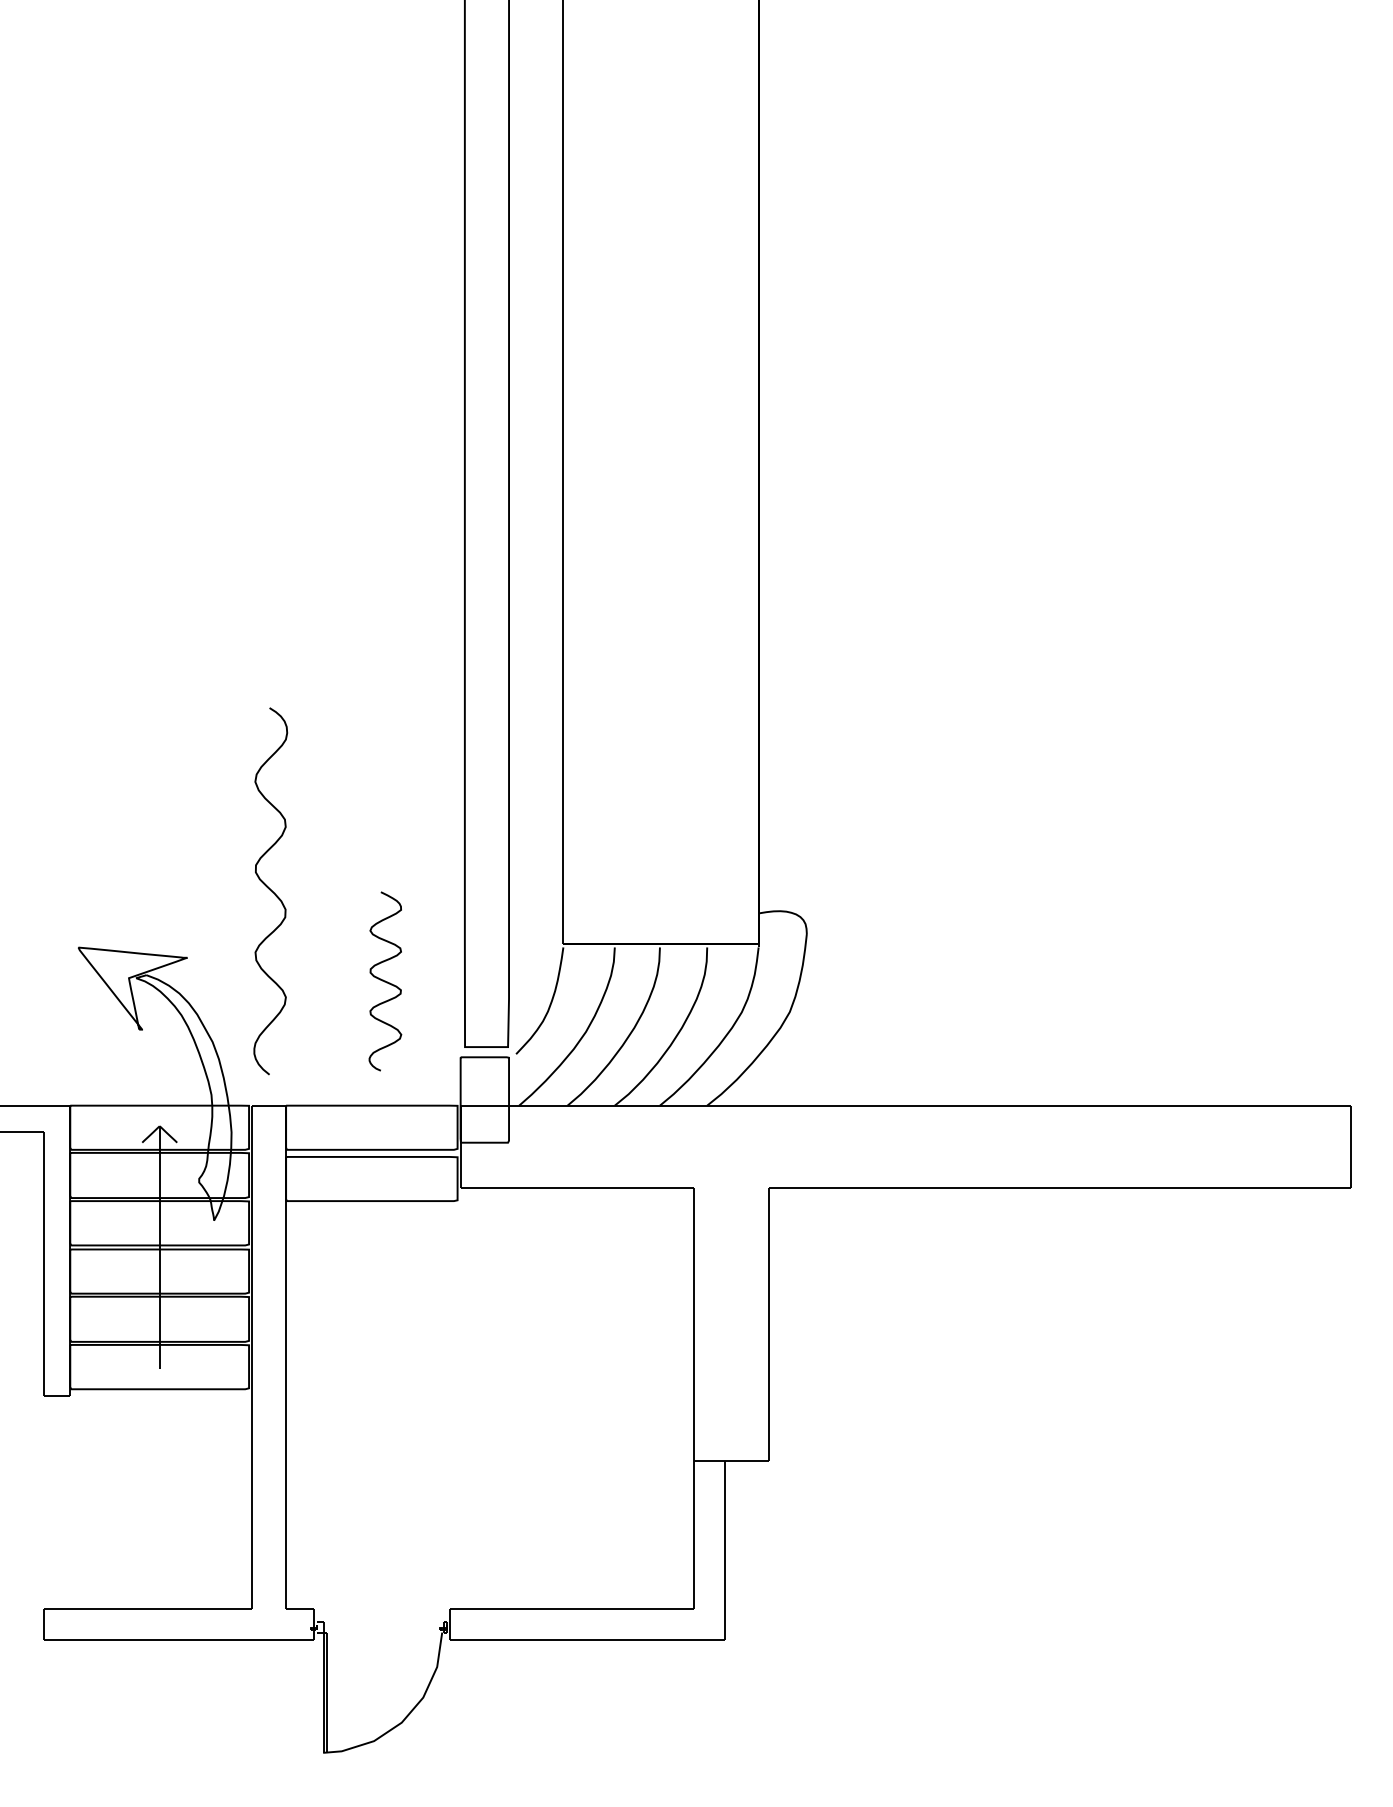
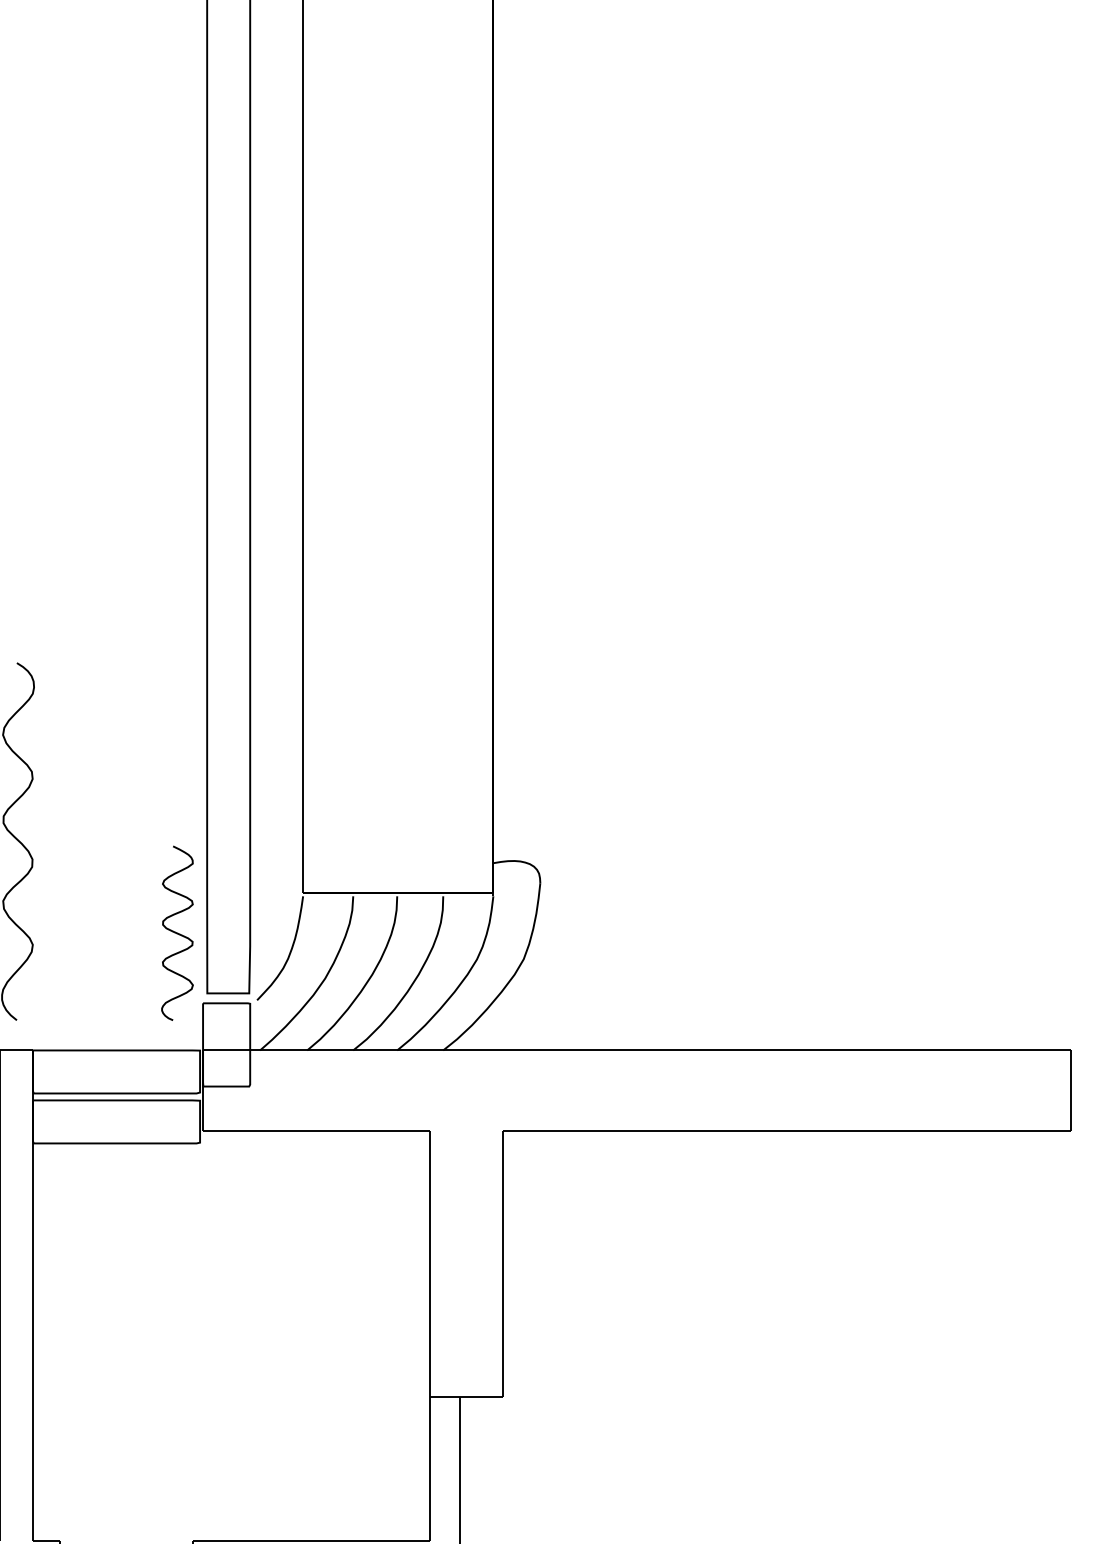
curve: (385, 981) -> (177, 933), moved

